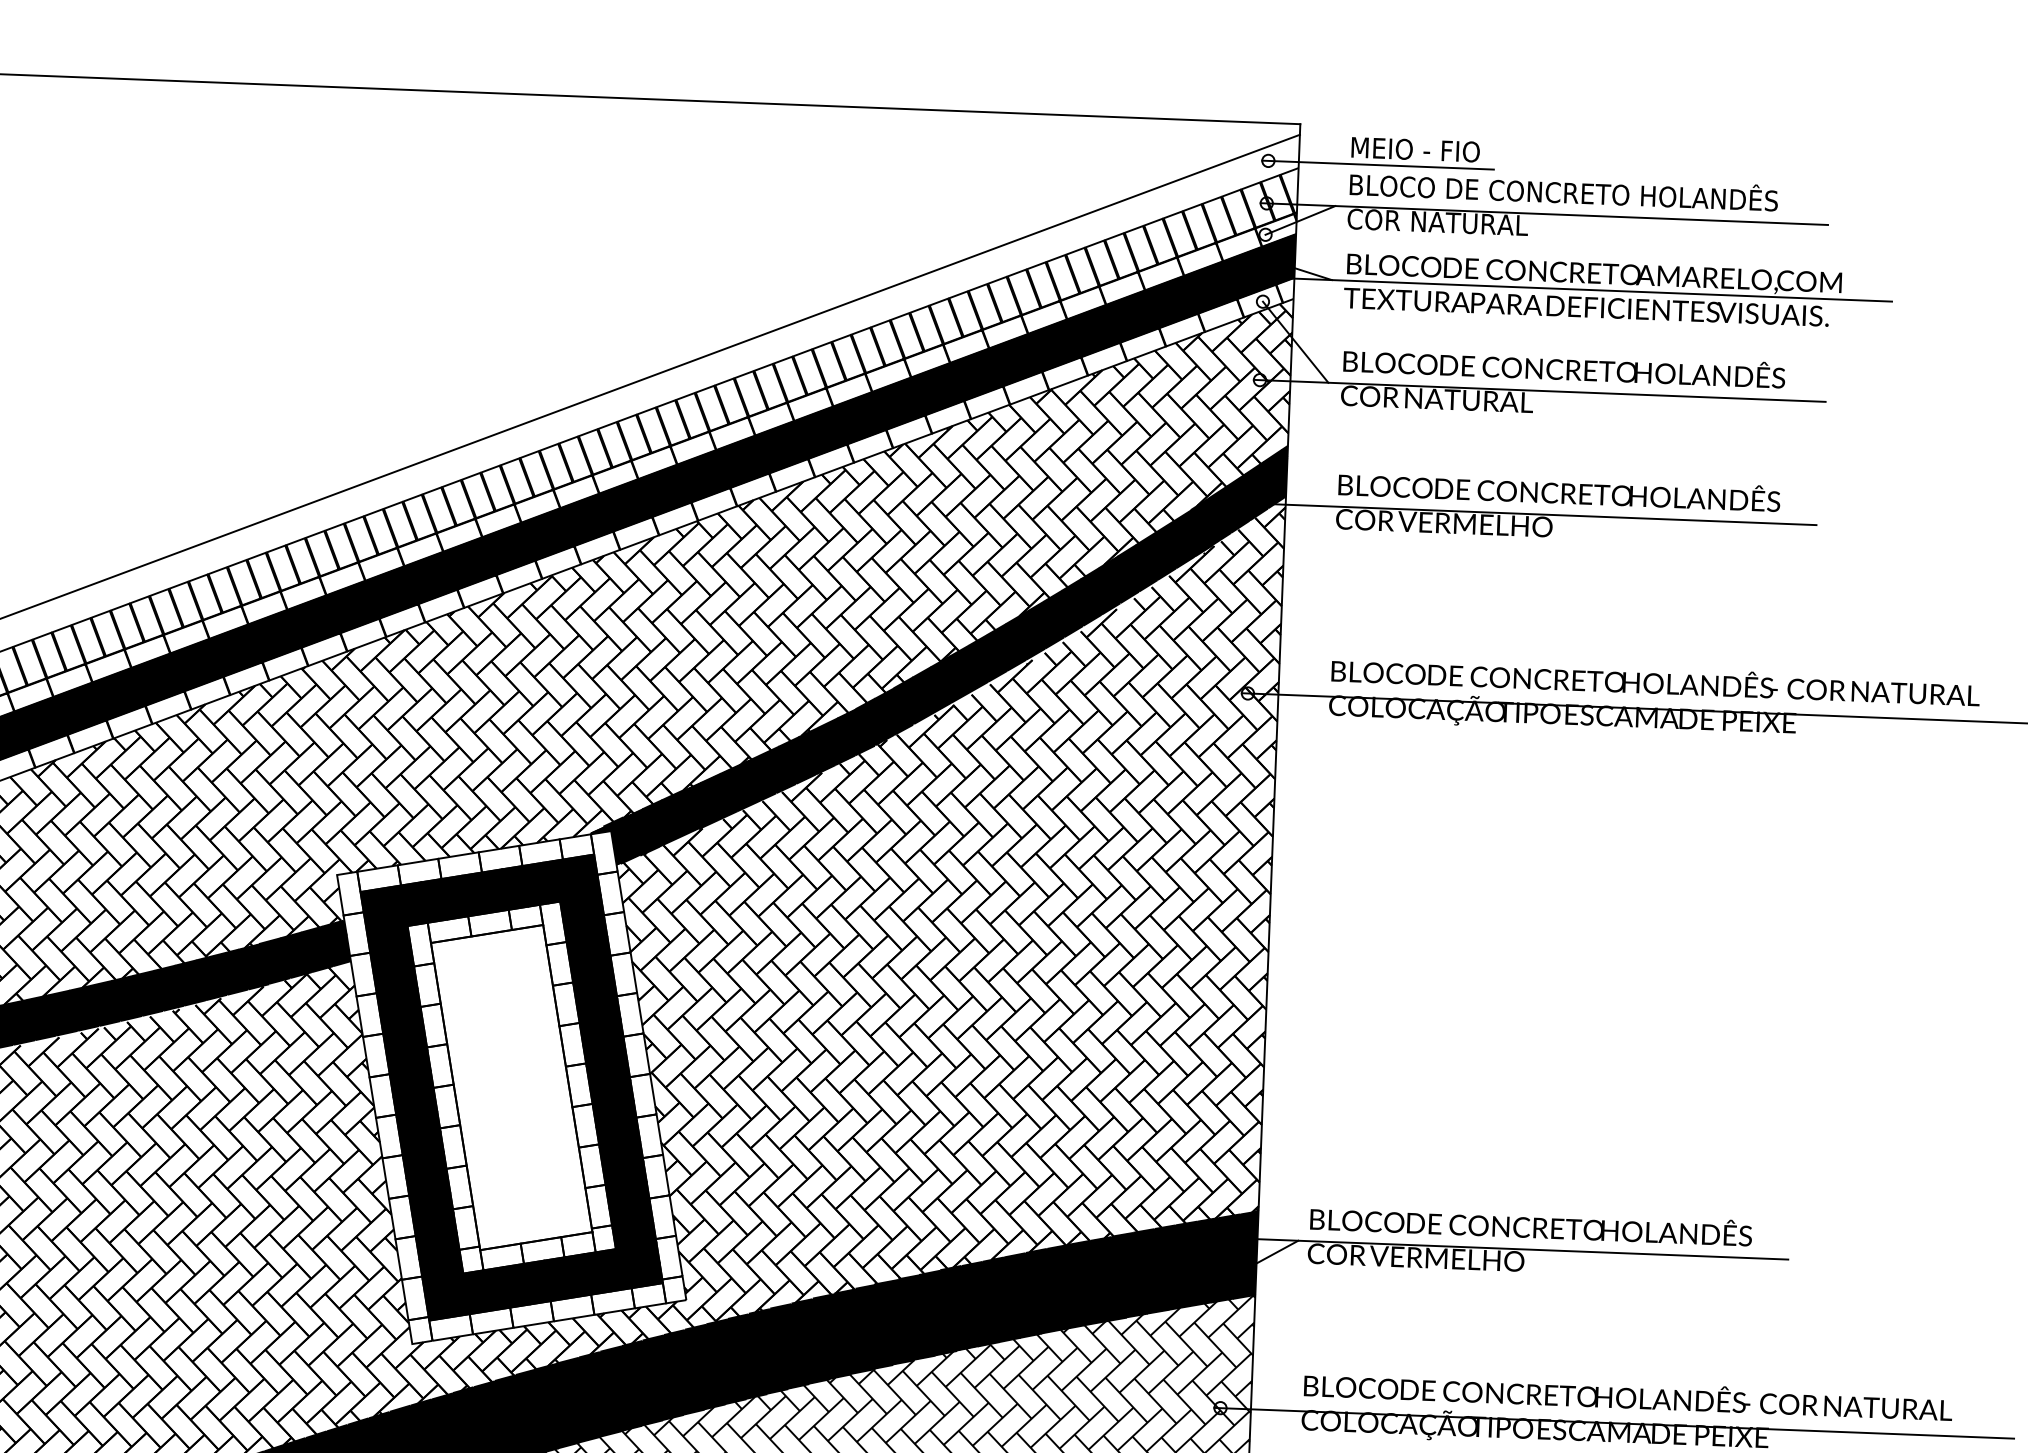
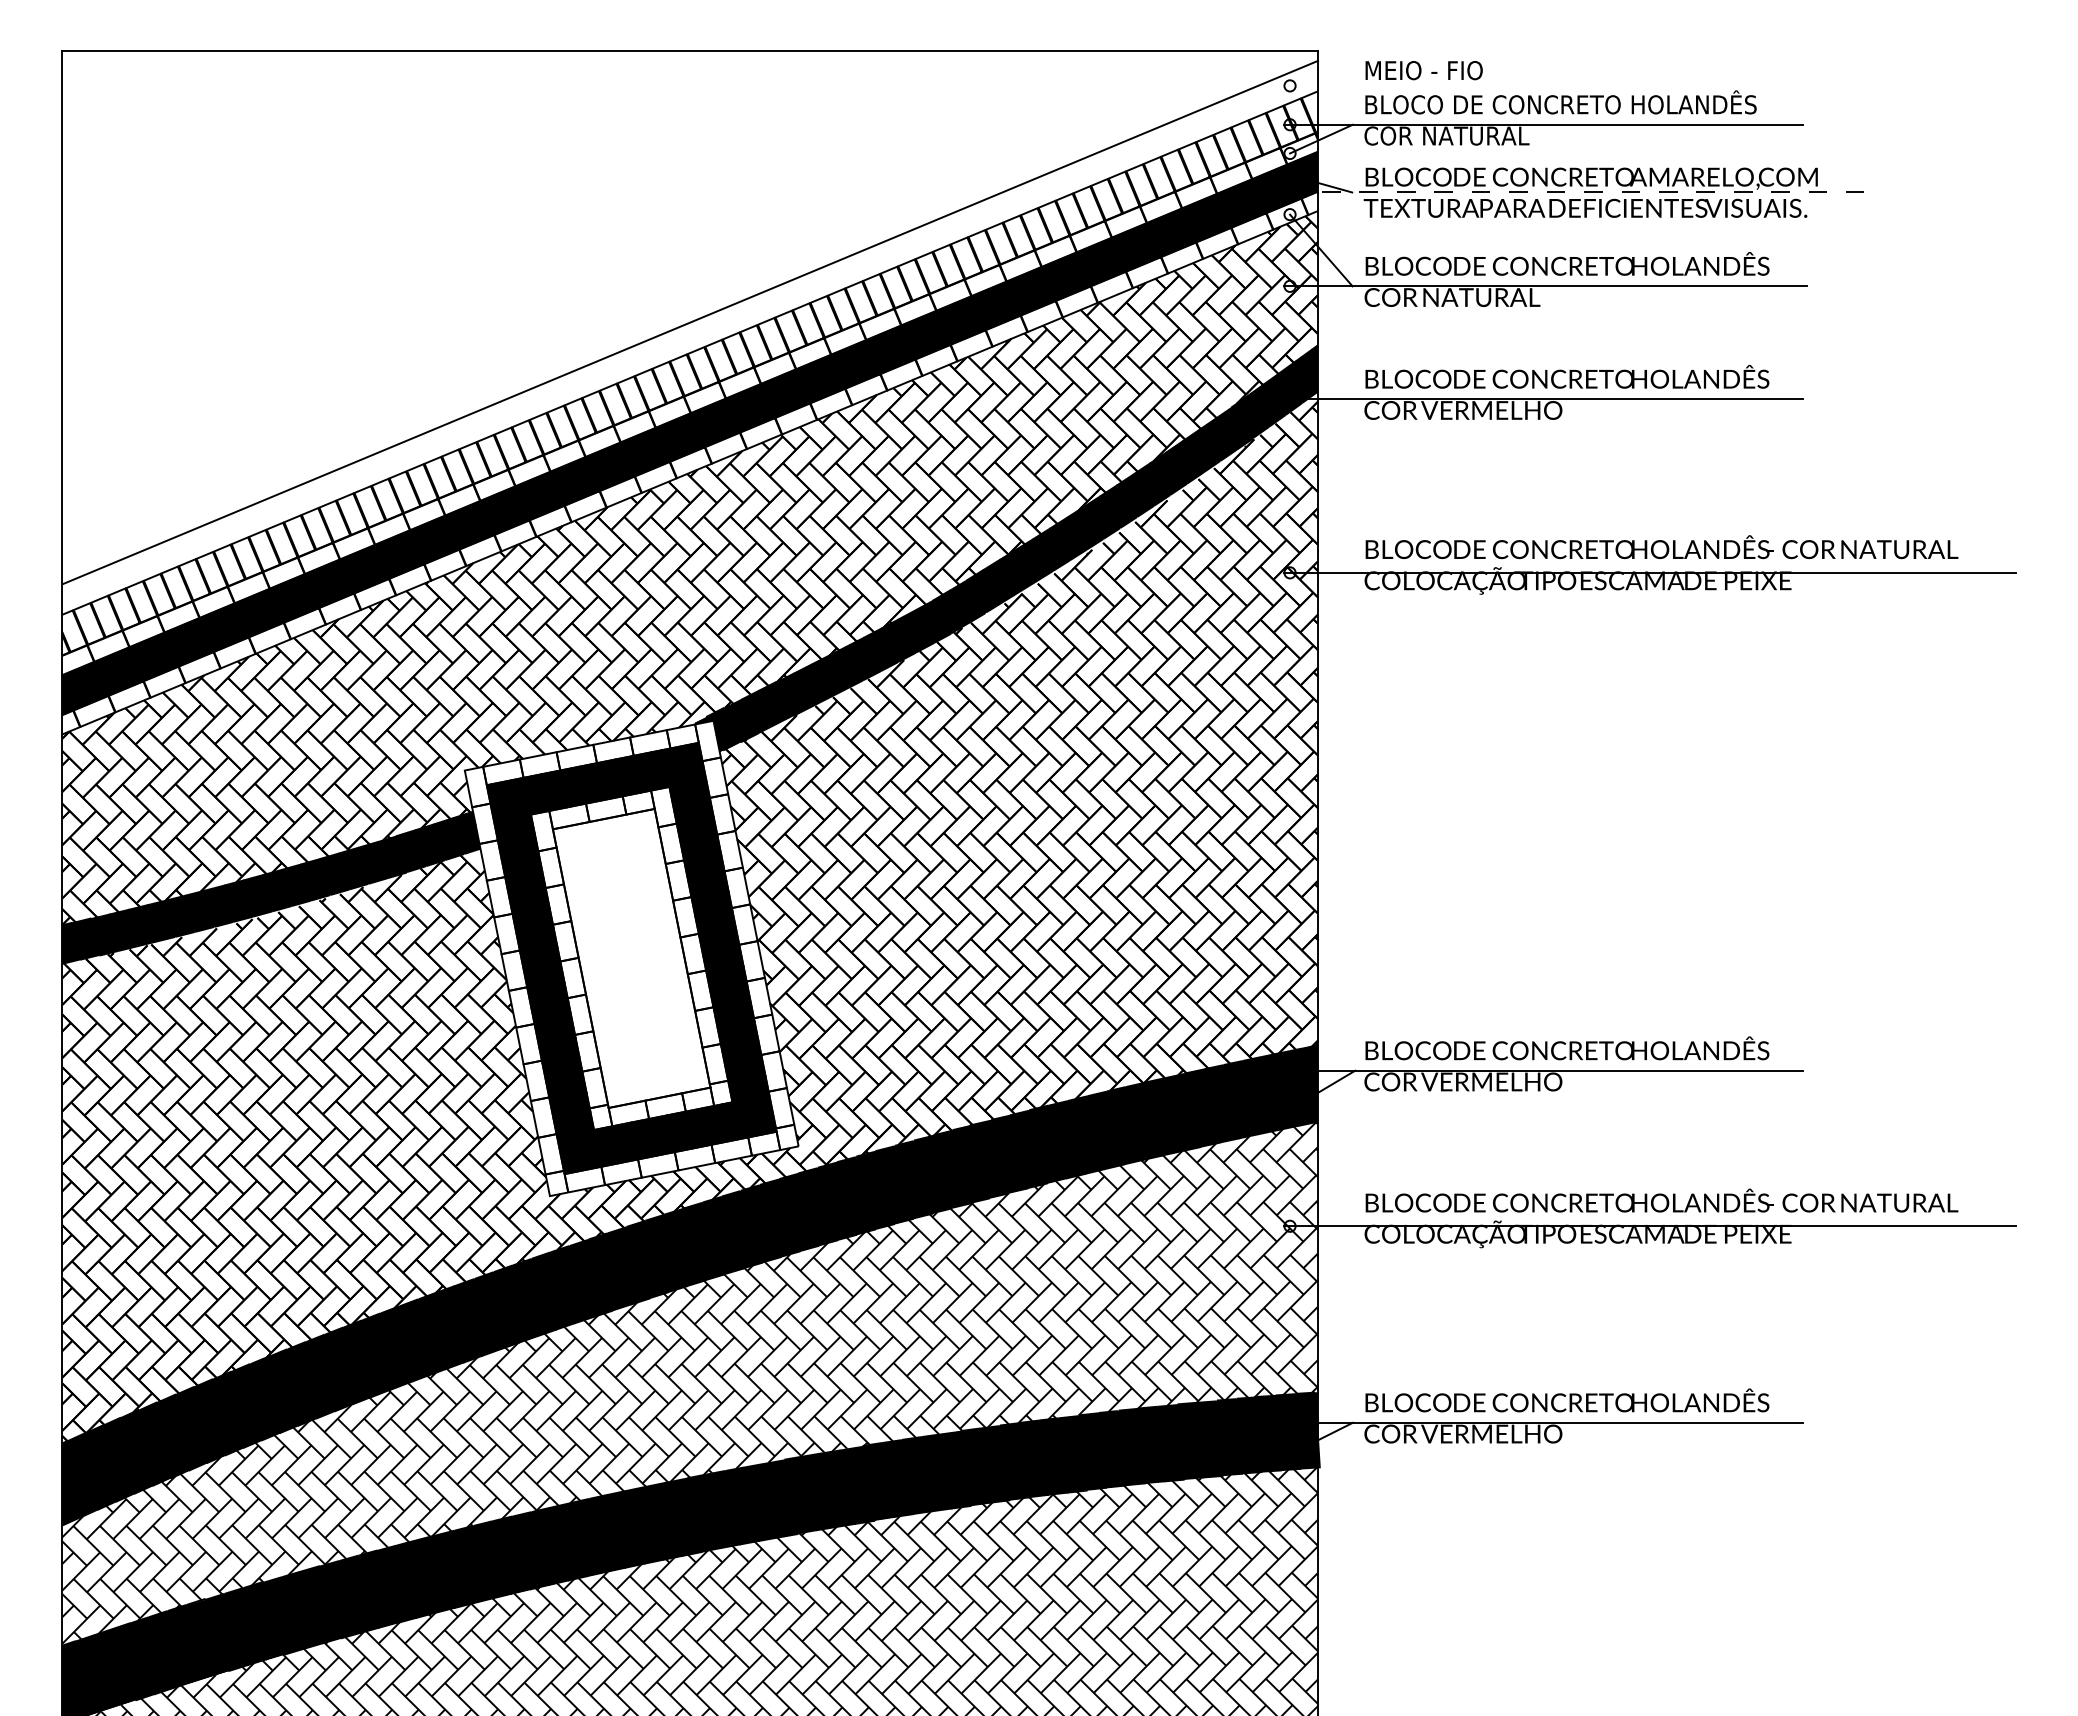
line: (1378, 164) -> (1390, 85), removed
line: (1575, 289) -> (1574, 192), solid -> dashed

